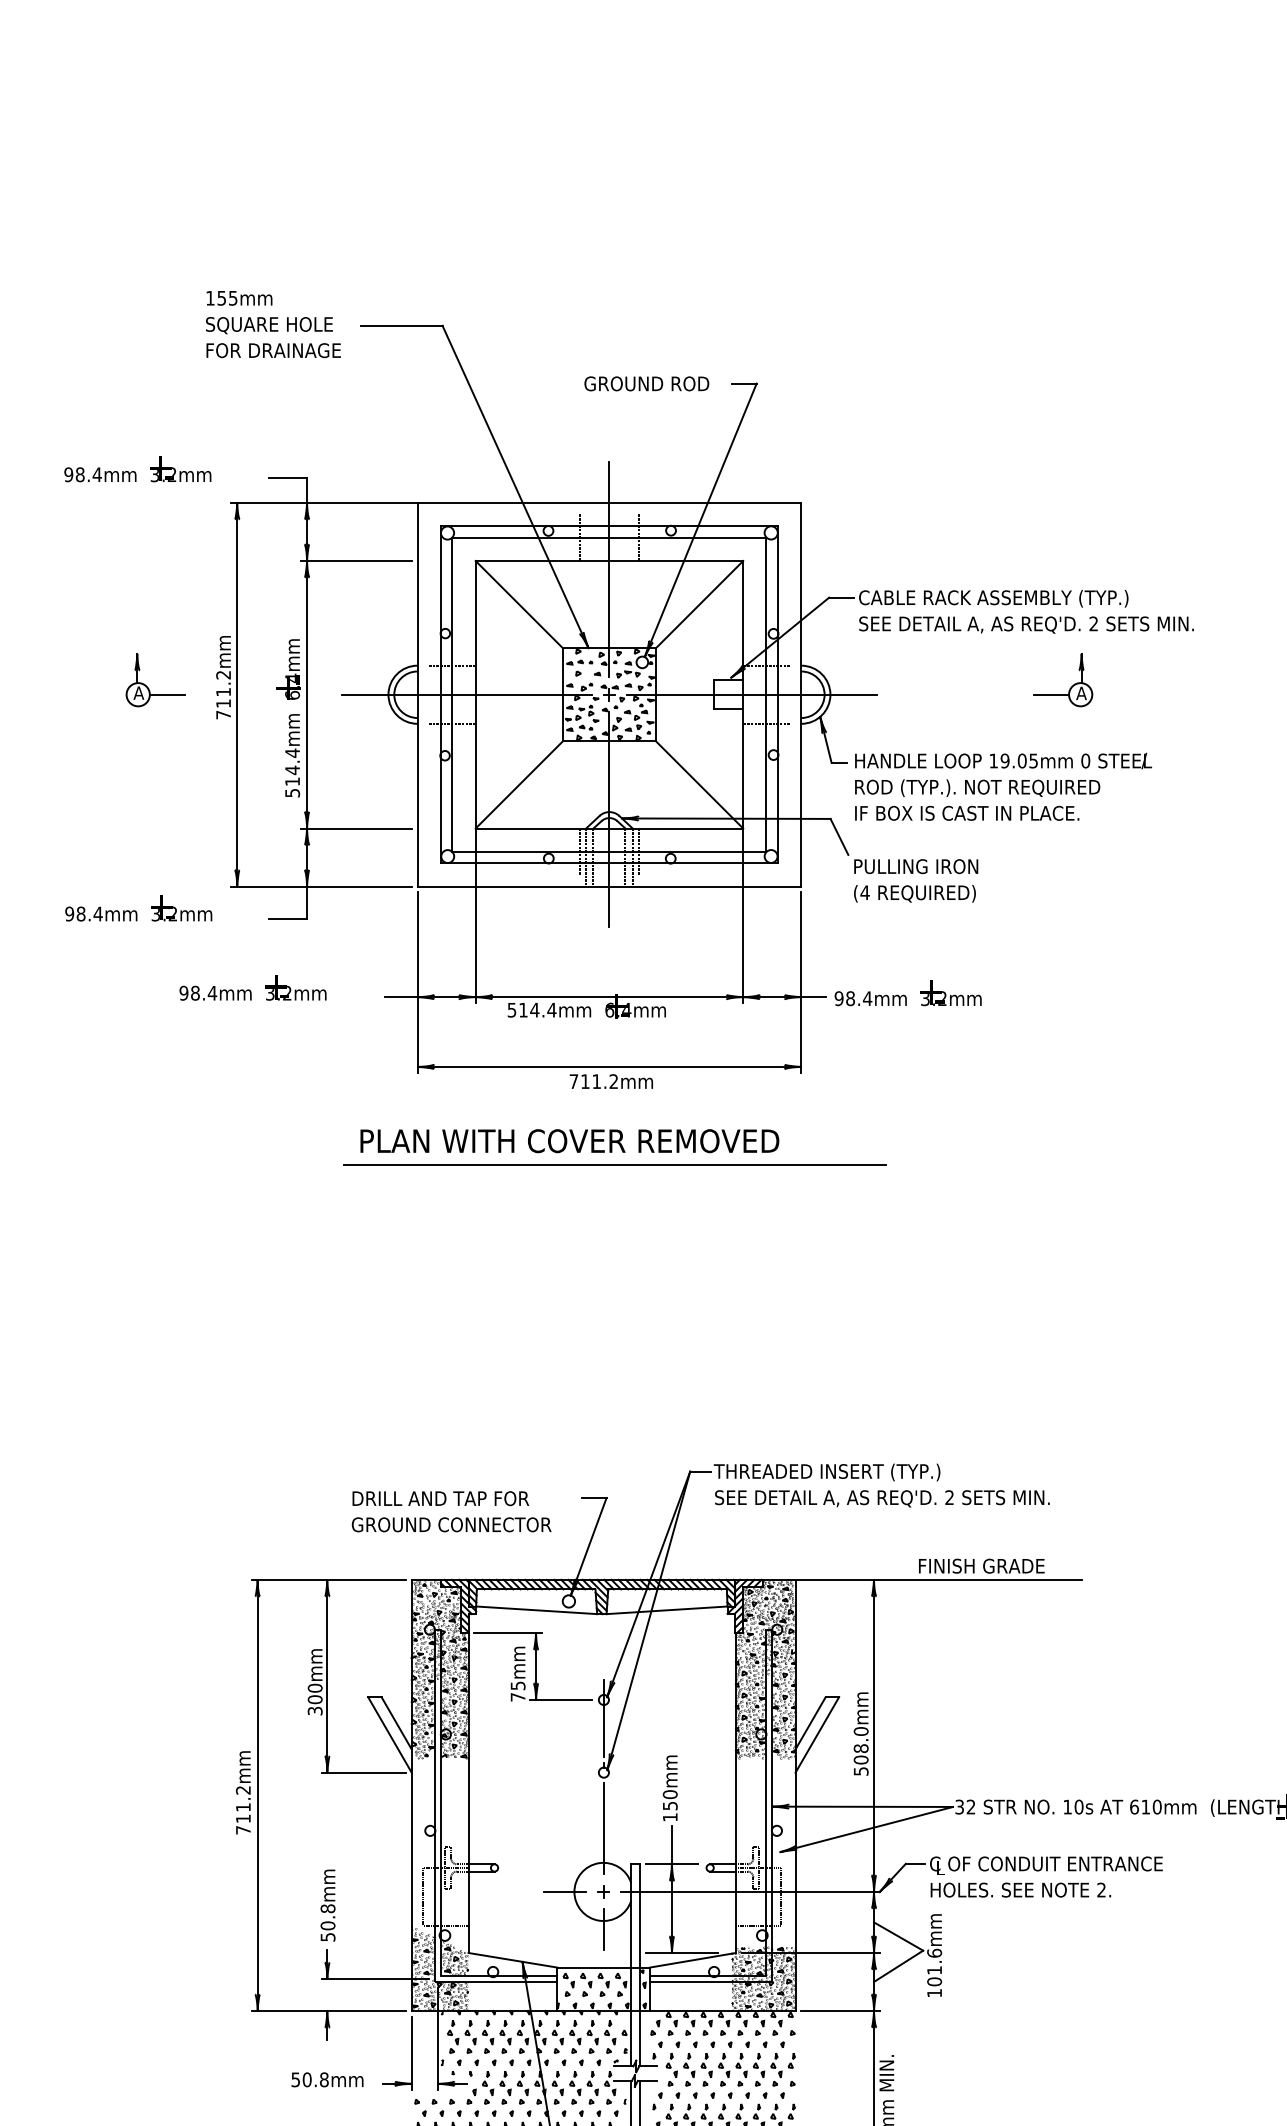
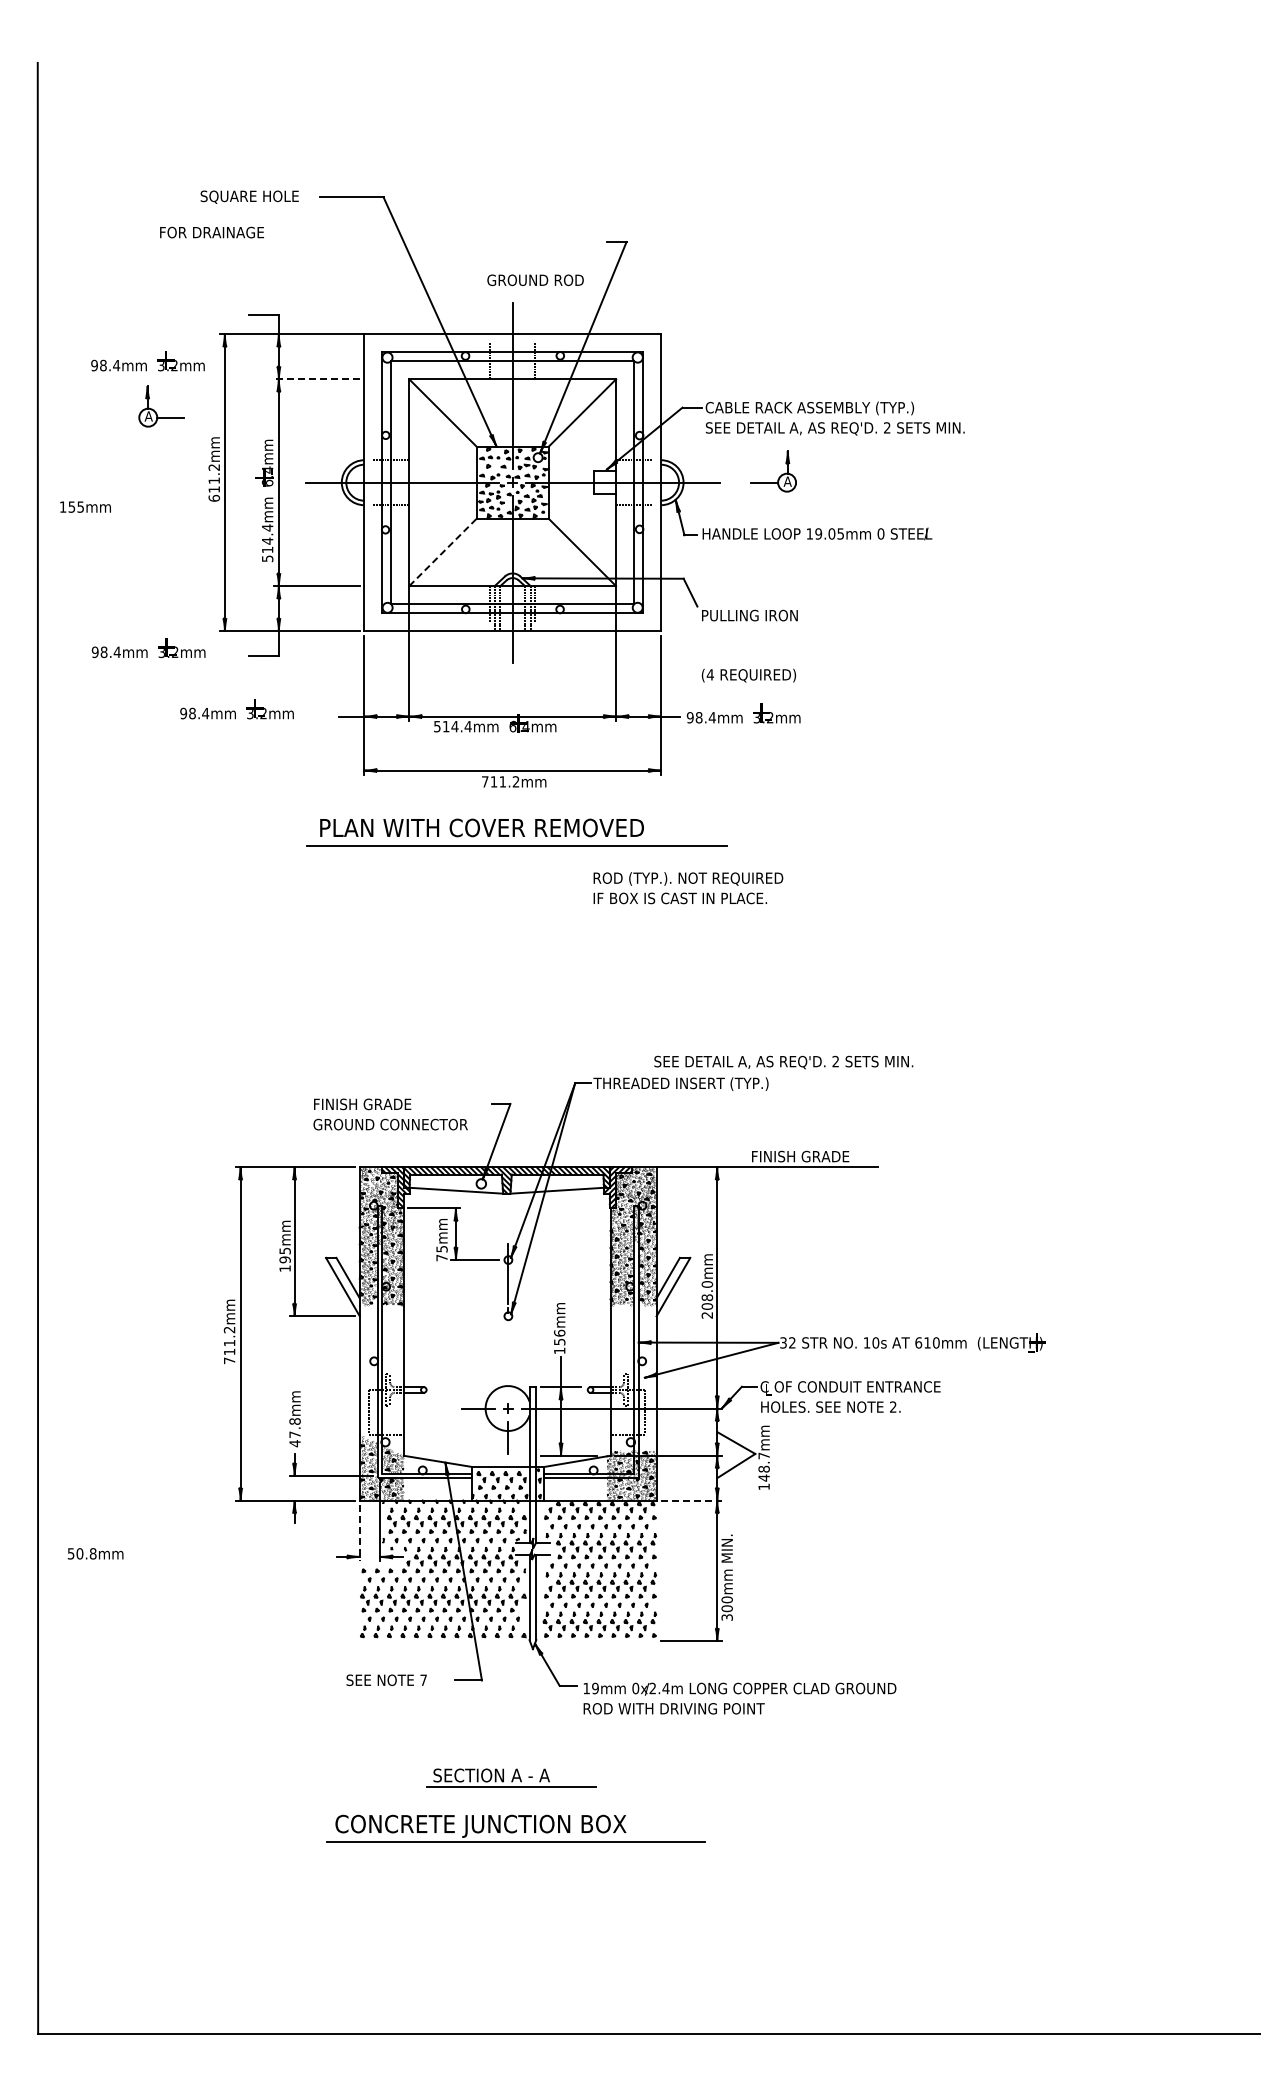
text: (239, 297) -> (85, 506), moved
text: (273, 350) -> (211, 232), moved
text: (646, 382) -> (535, 279), moved
text: (137, 469) -> (147, 361), moved
line: (357, 561) -> (317, 379), solid -> dashed
part: (148, 686) -> (156, 411), moved
part: (1070, 686) -> (779, 476), moved
text: (223, 713) -> (214, 497), 711.2mm -> 611.2mm
line: (518, 784) -> (442, 552), solid -> dashed
text: (977, 800) -> (688, 888), moved
text: (914, 893) -> (748, 675), moved
text: (441, 1498) -> (382, 1104), DRILL AND TAP FOR -> FINISH GRADE
text: (882, 1498) -> (783, 1062), moved
text: (314, 1699) -> (284, 1259), 300mm -> 195mm
text: (861, 1771) -> (707, 1315), 508.0mm -> 208.0mm
text: (669, 1793) -> (559, 1332), 150mm -> 156mm
line: (604, 1828) -> (508, 1359), removed
text: (327, 1931) -> (294, 1439), 50.8mm -> 47.8mm
text: (933, 1966) -> (763, 1466), 101.6mm -> 148.7mm
line: (840, 2010) -> (691, 1500), solid -> dashed
line: (411, 2053) -> (359, 1533), solid -> dashed
text: (327, 2079) -> (95, 1553), moved

